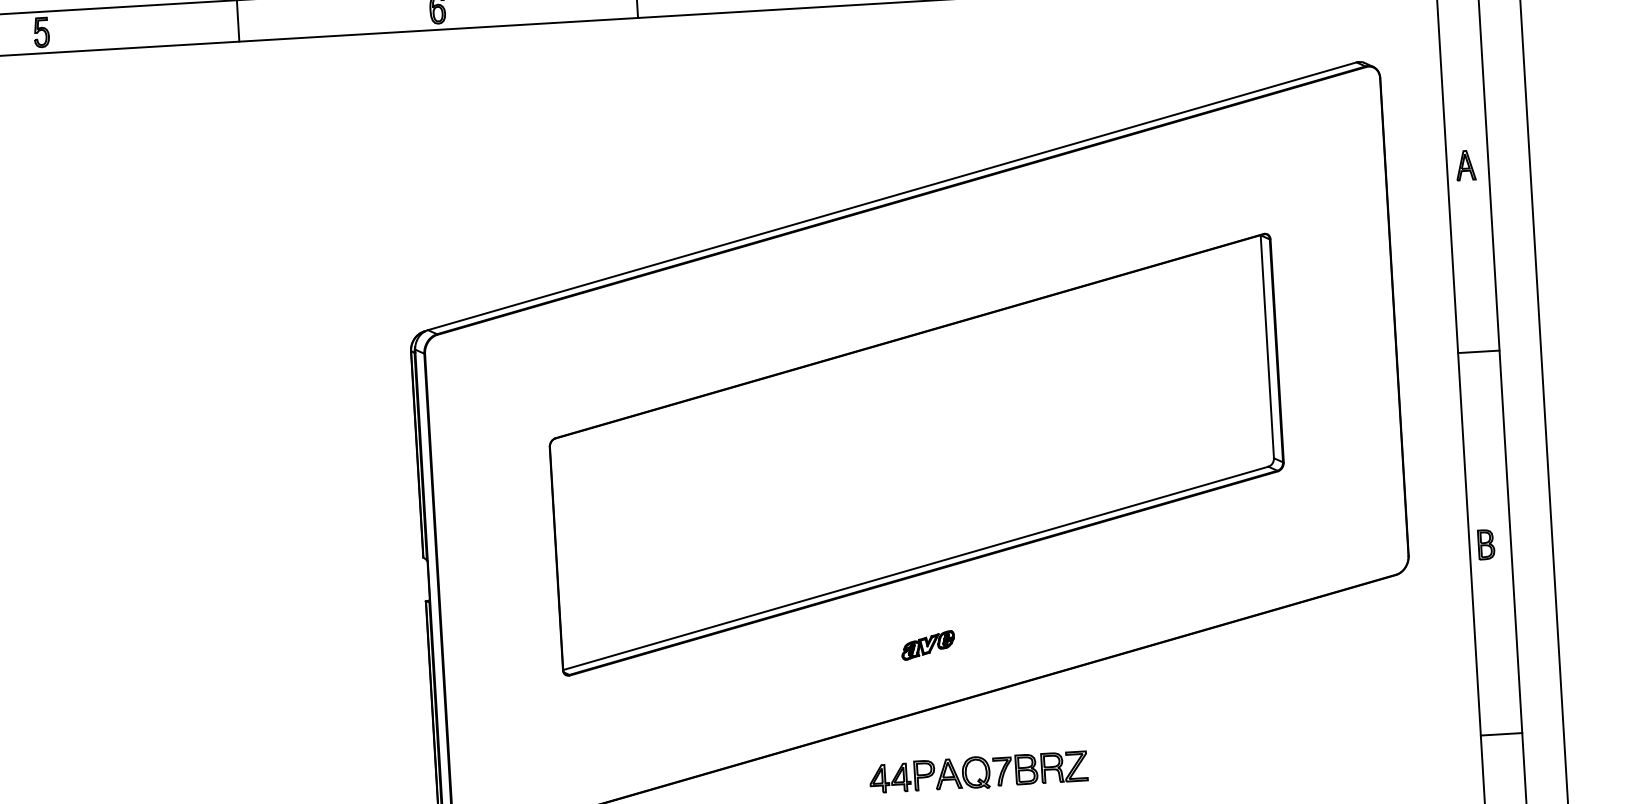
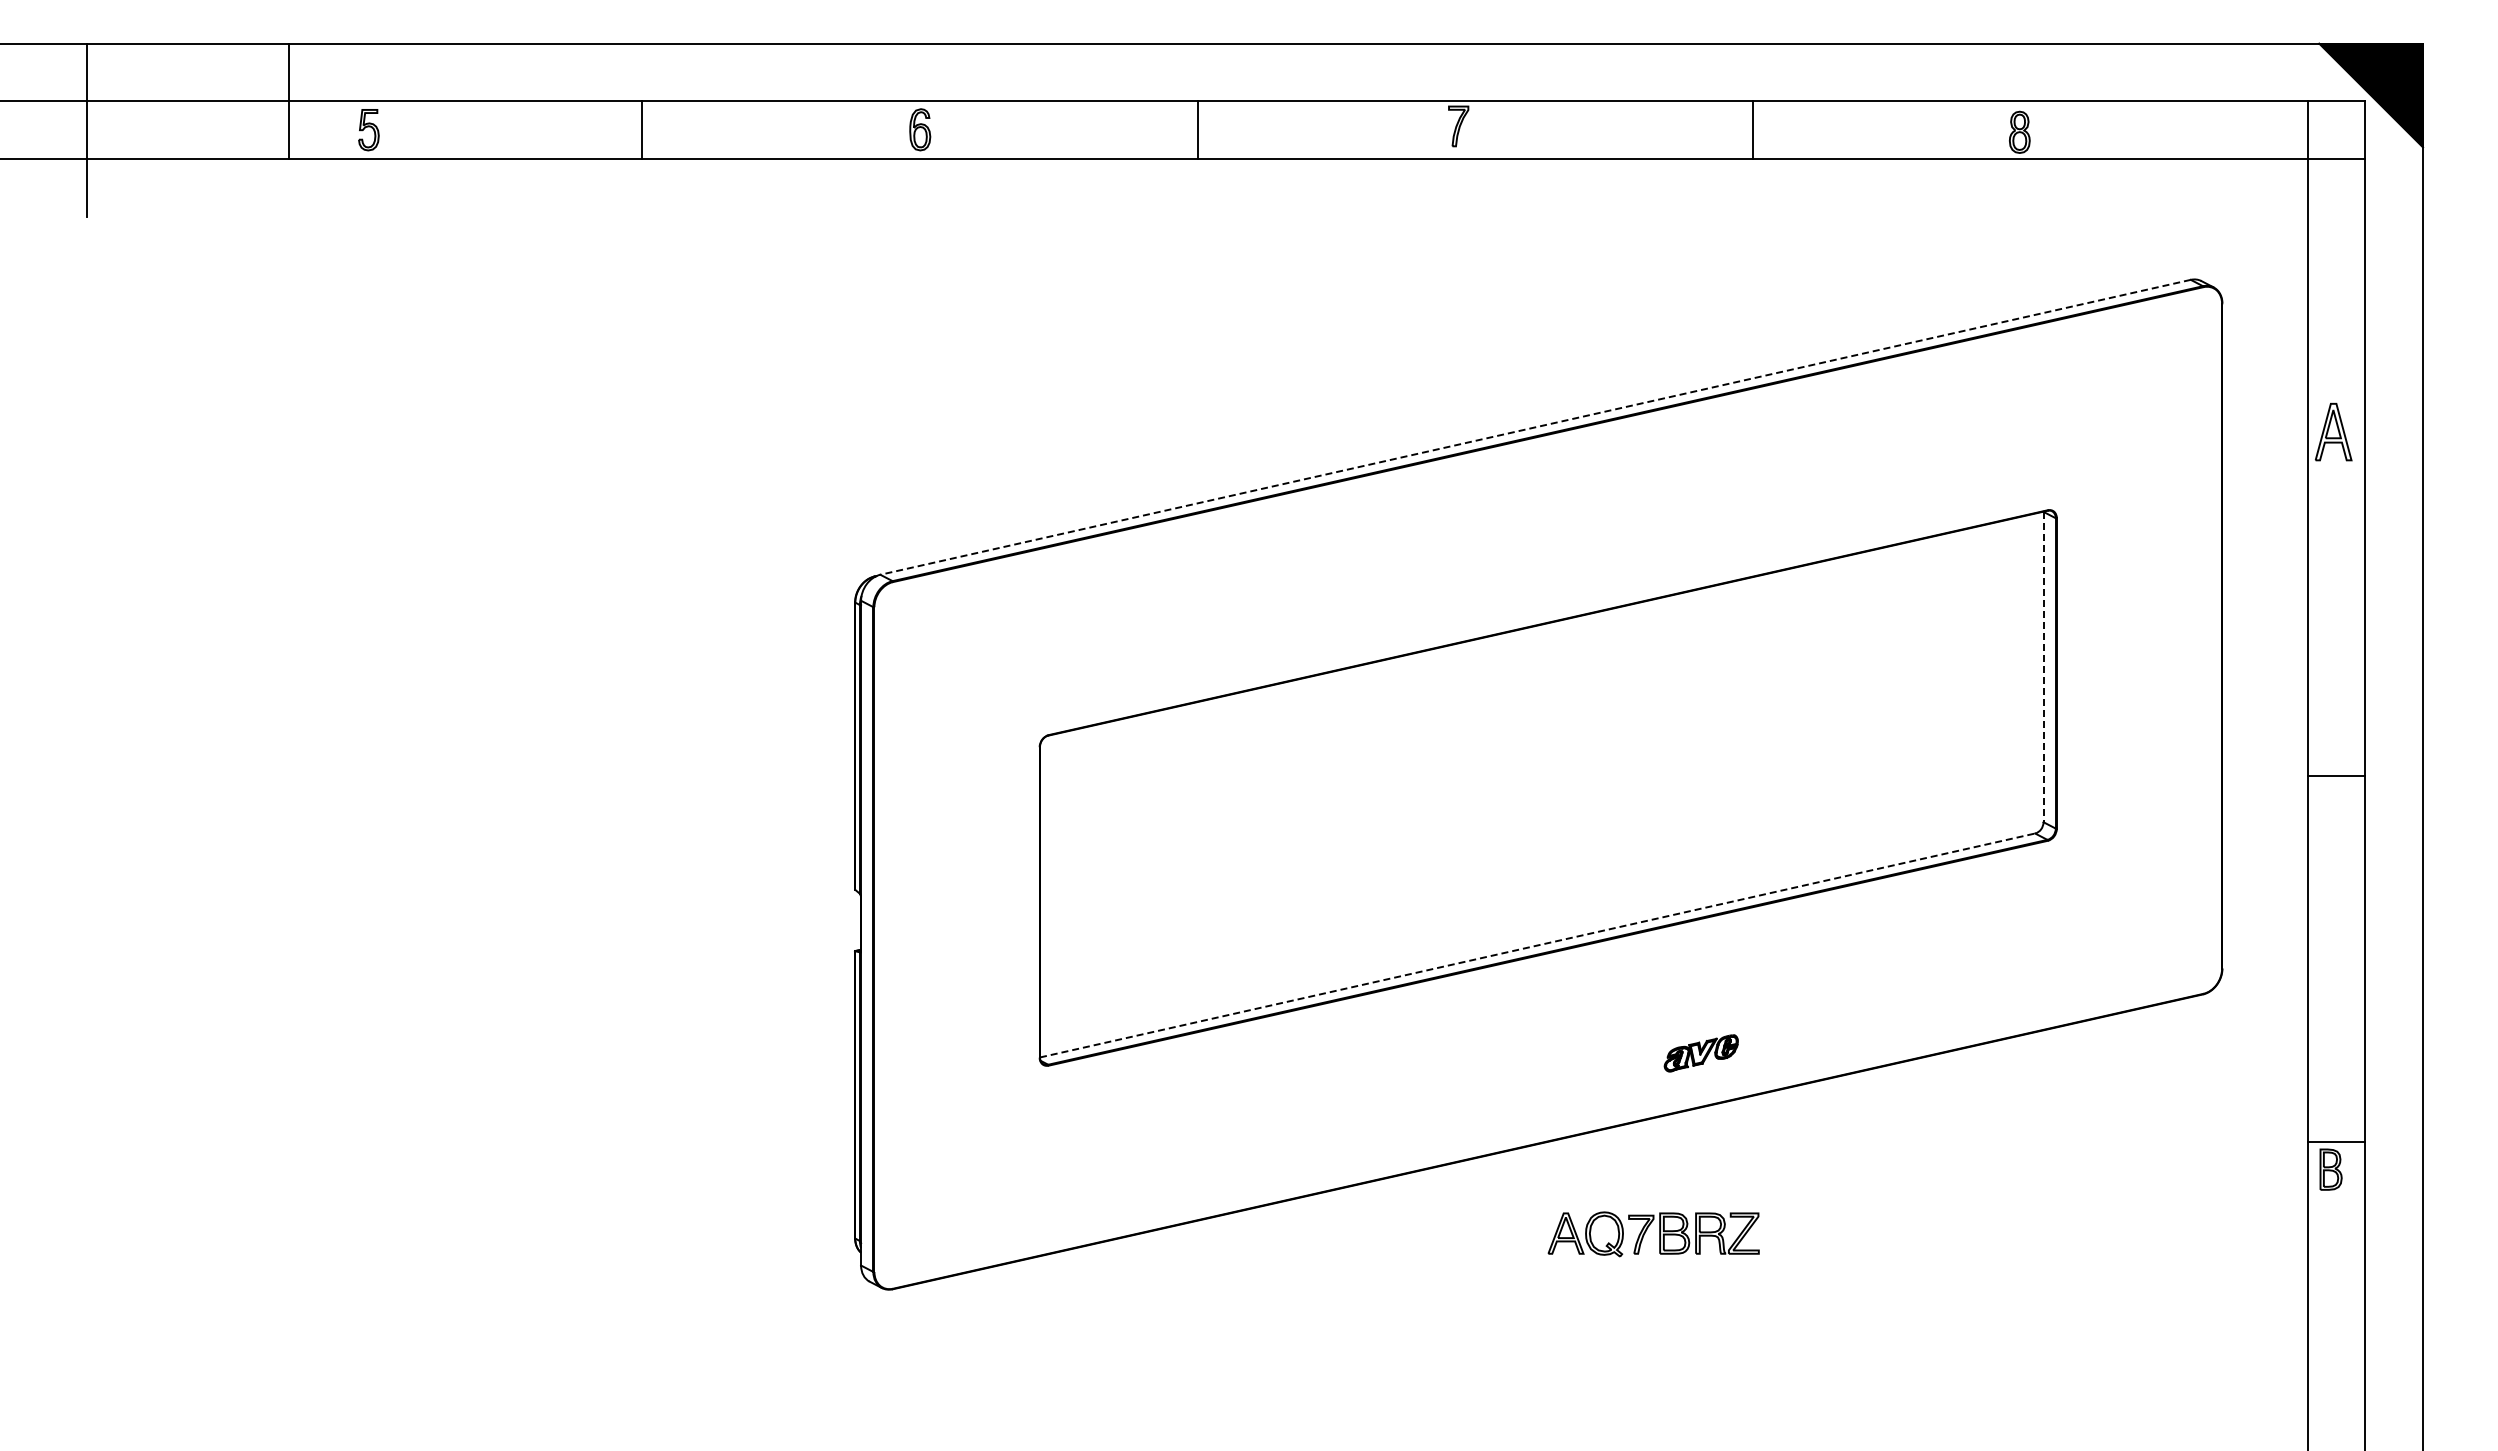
part: (1465, 165) -> (2333, 431), size x1.4
line: (892, 196) -> (1535, 427), solid -> dashed
line: (1267, 347) -> (2043, 667), solid -> dashed
line: (1478, 351) -> (2336, 776), moved
part: (1485, 544) -> (2330, 1169), moved
line: (916, 568) -> (1538, 945), solid -> dashed
part: (927, 645) -> (1700, 1053), moved
line: (1501, 733) -> (2336, 1141), moved
part: (902, 776) -> (1501, 1233), removed

